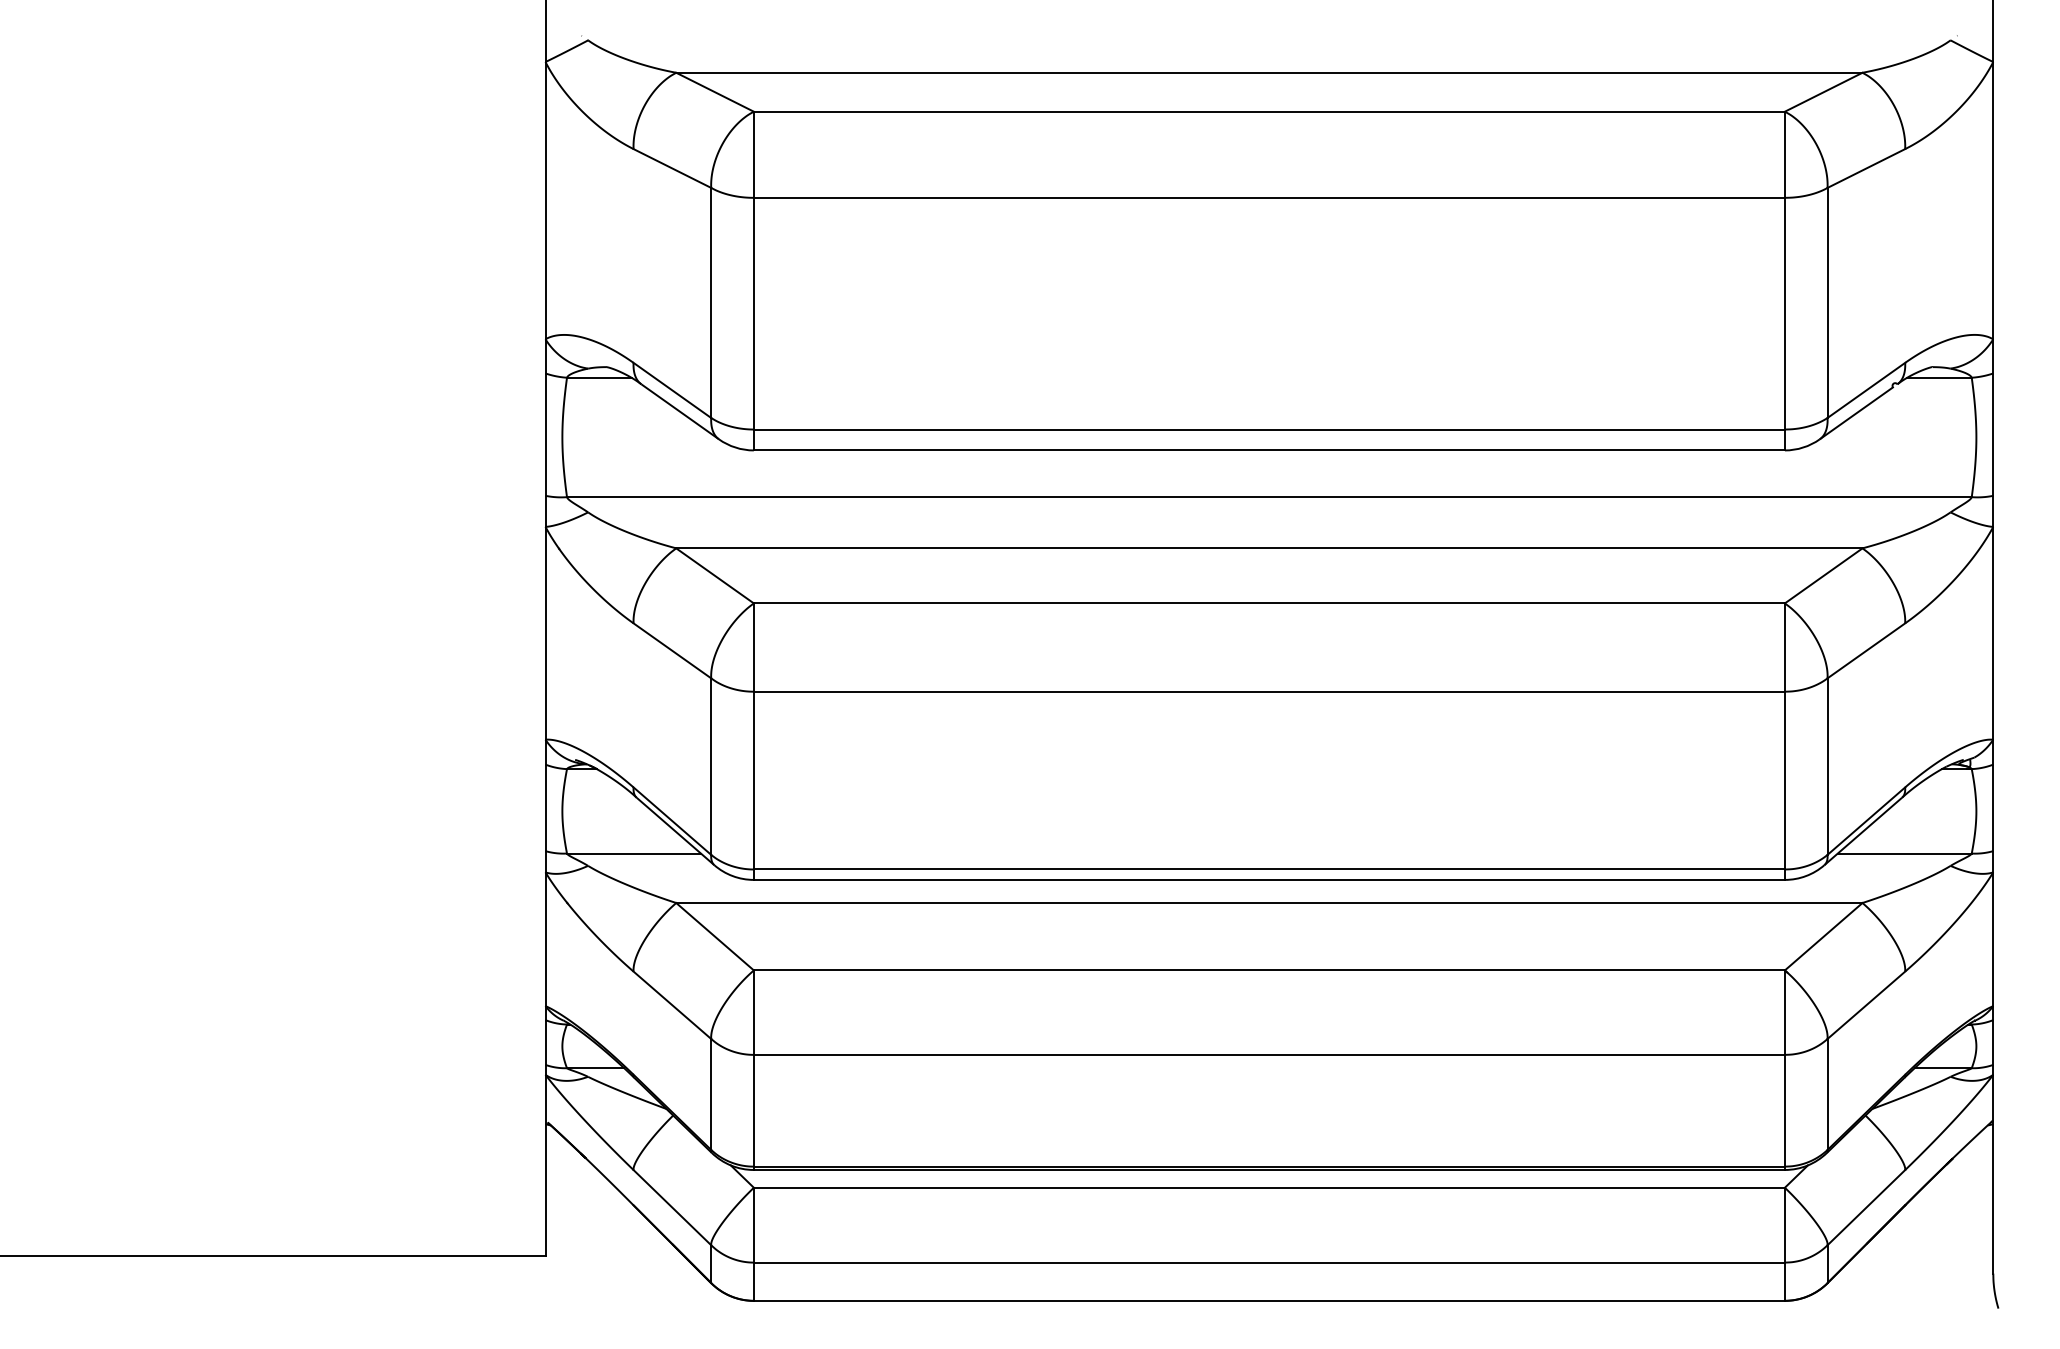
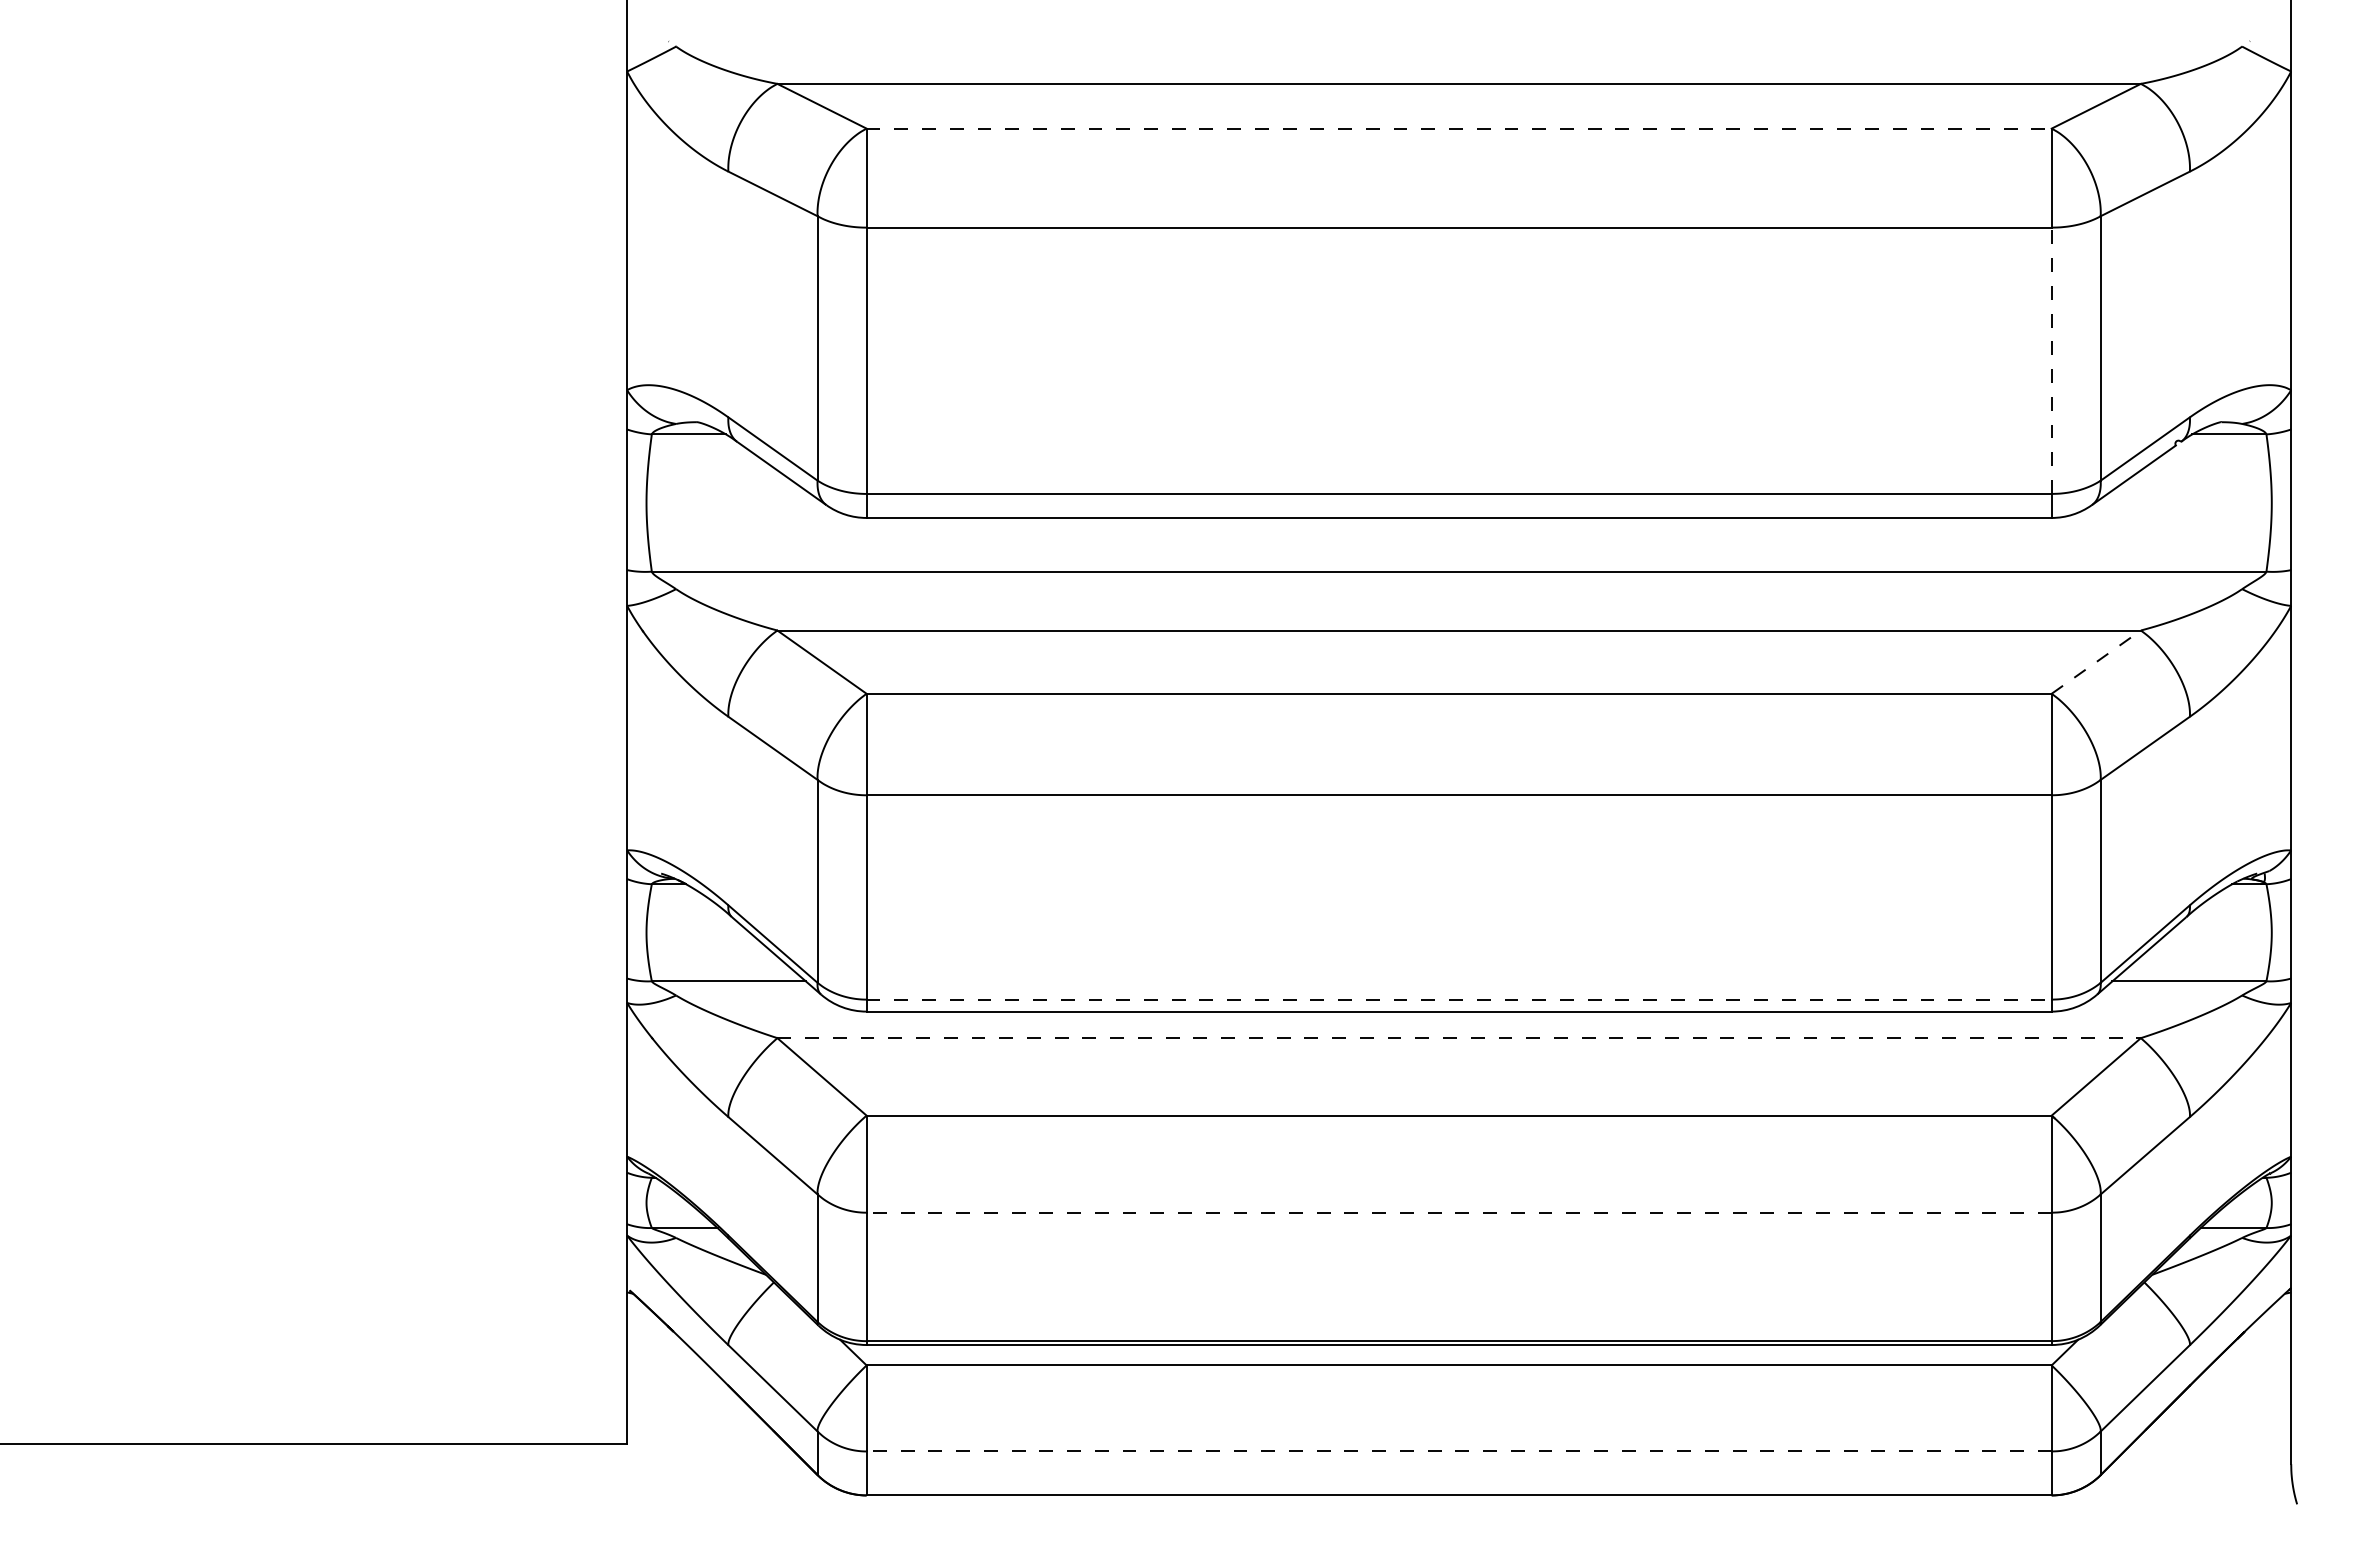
line: (1269, 111) -> (1459, 128), solid -> dashed
line: (1784, 313) -> (2051, 360), solid -> dashed
line: (1823, 575) -> (2096, 661), solid -> dashed
line: (1269, 869) -> (1459, 999), solid -> dashed
line: (1269, 903) -> (1459, 1038), solid -> dashed
line: (1269, 1054) -> (1459, 1212), solid -> dashed
line: (1269, 1262) -> (1459, 1451), solid -> dashed

